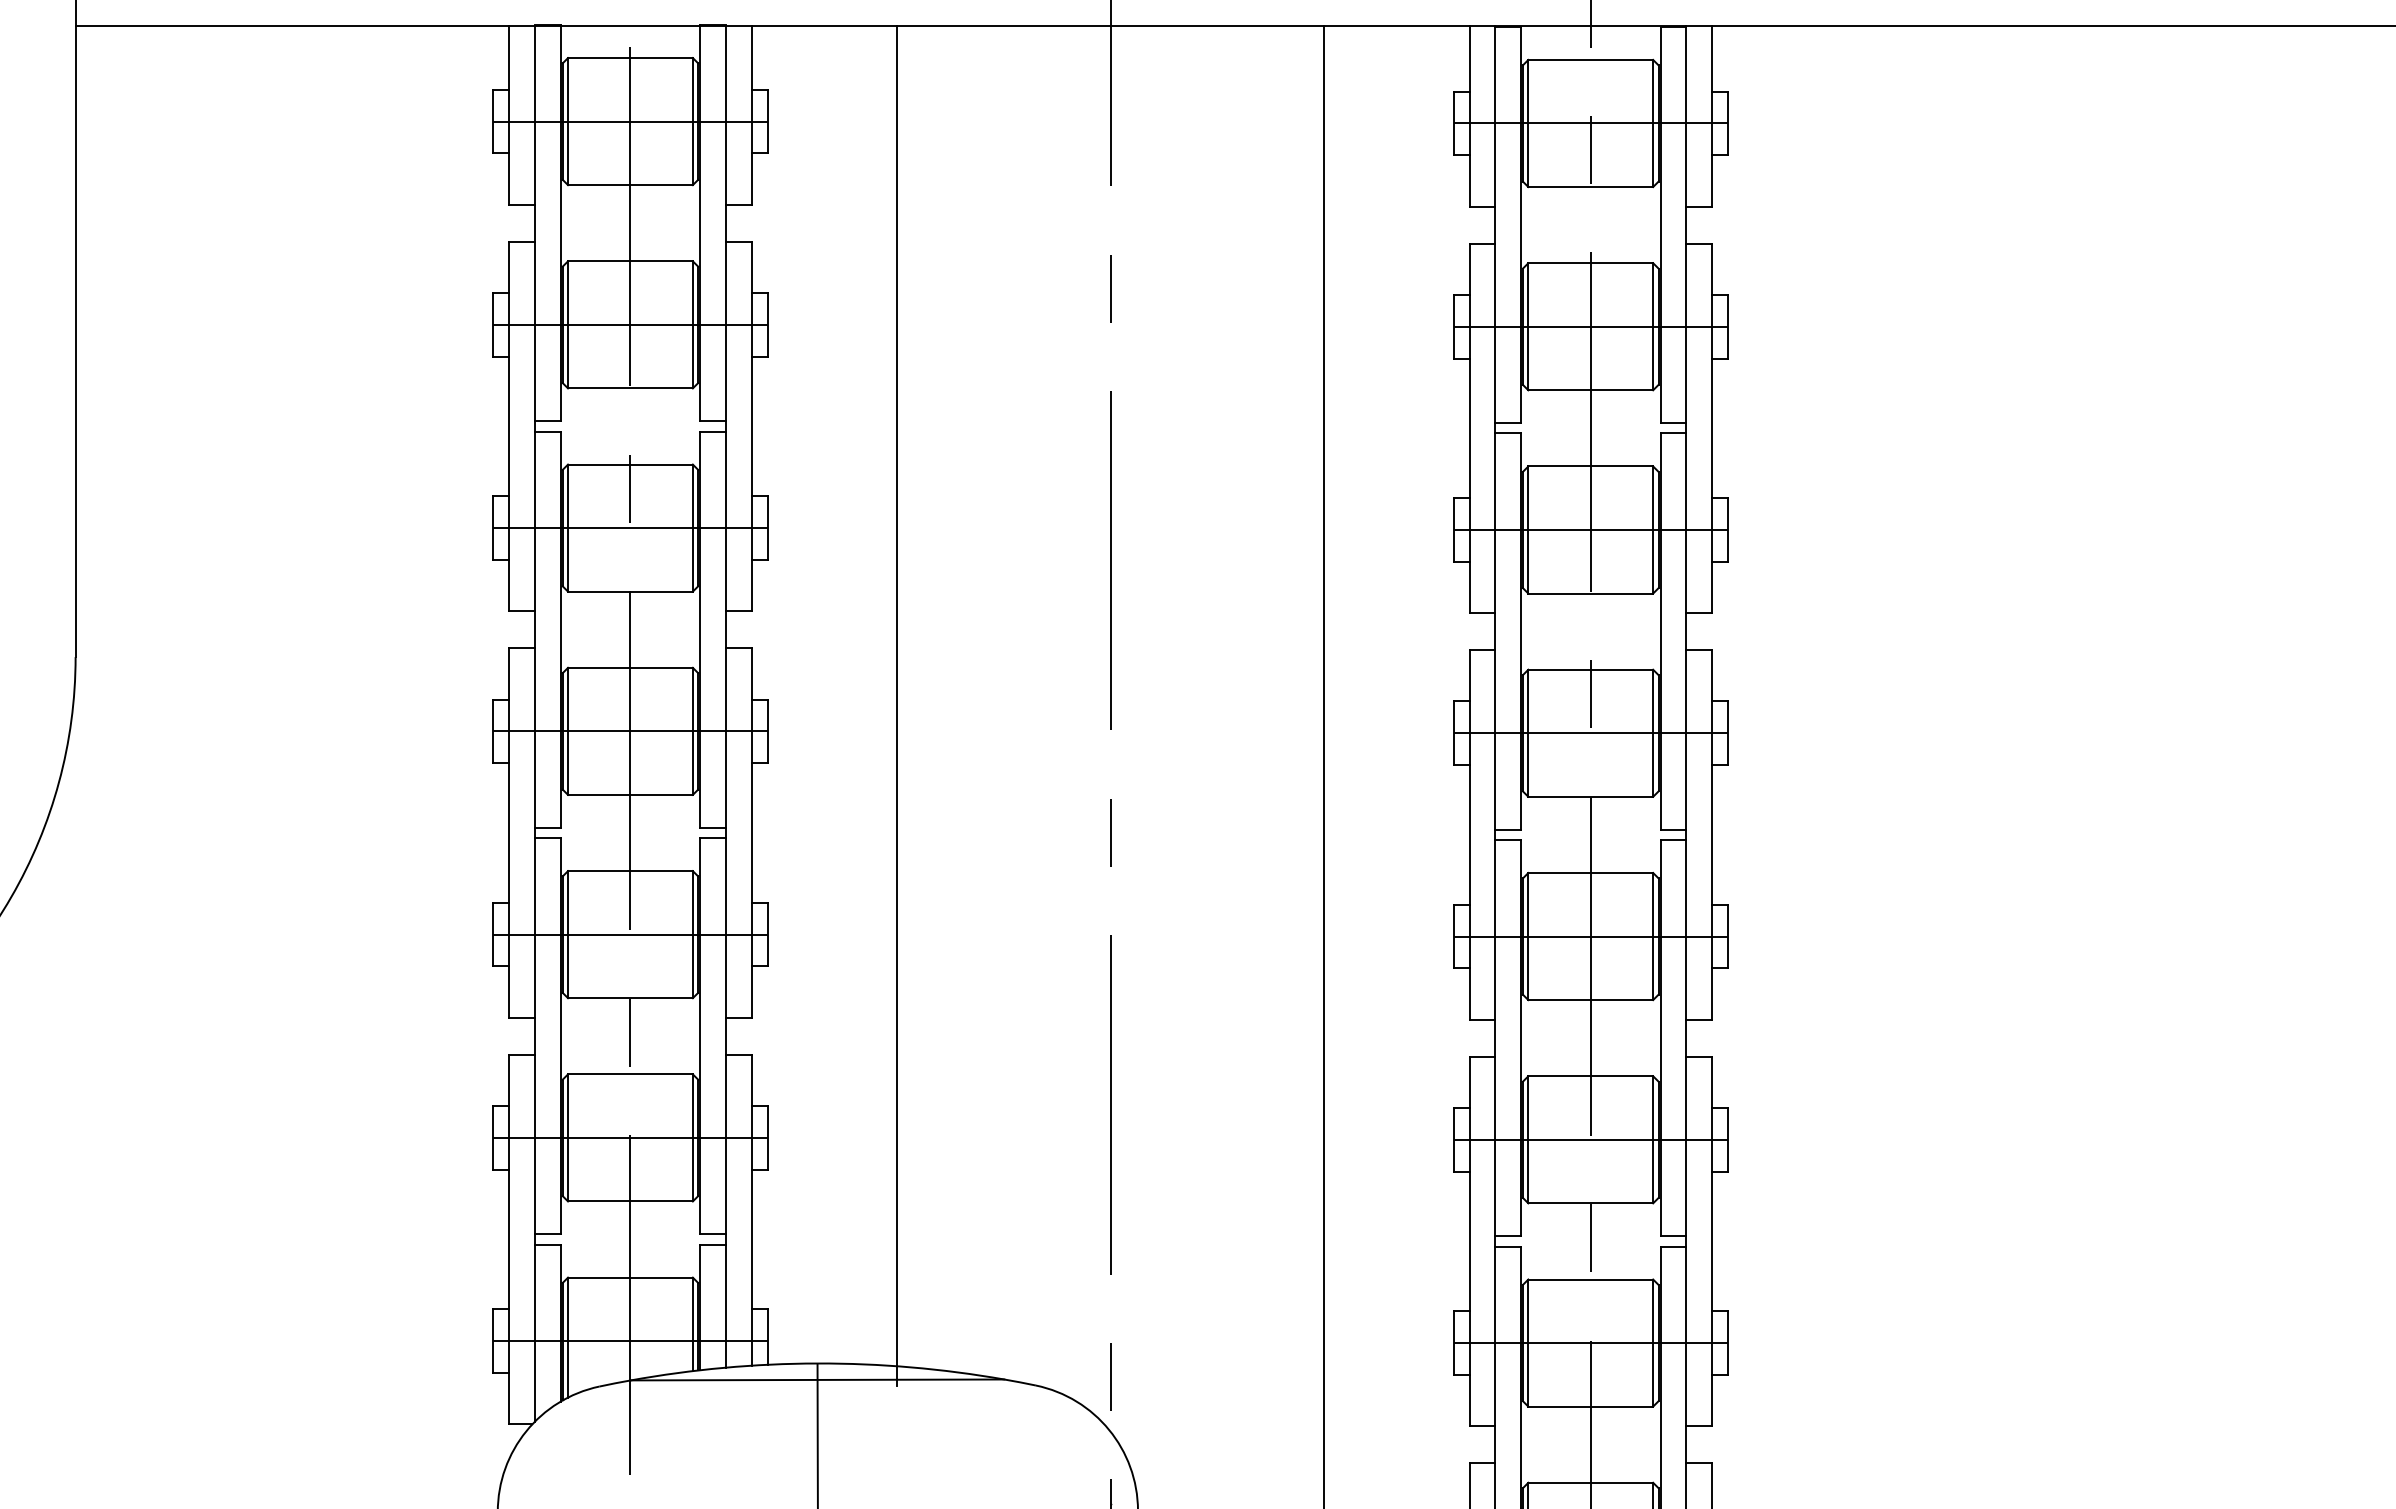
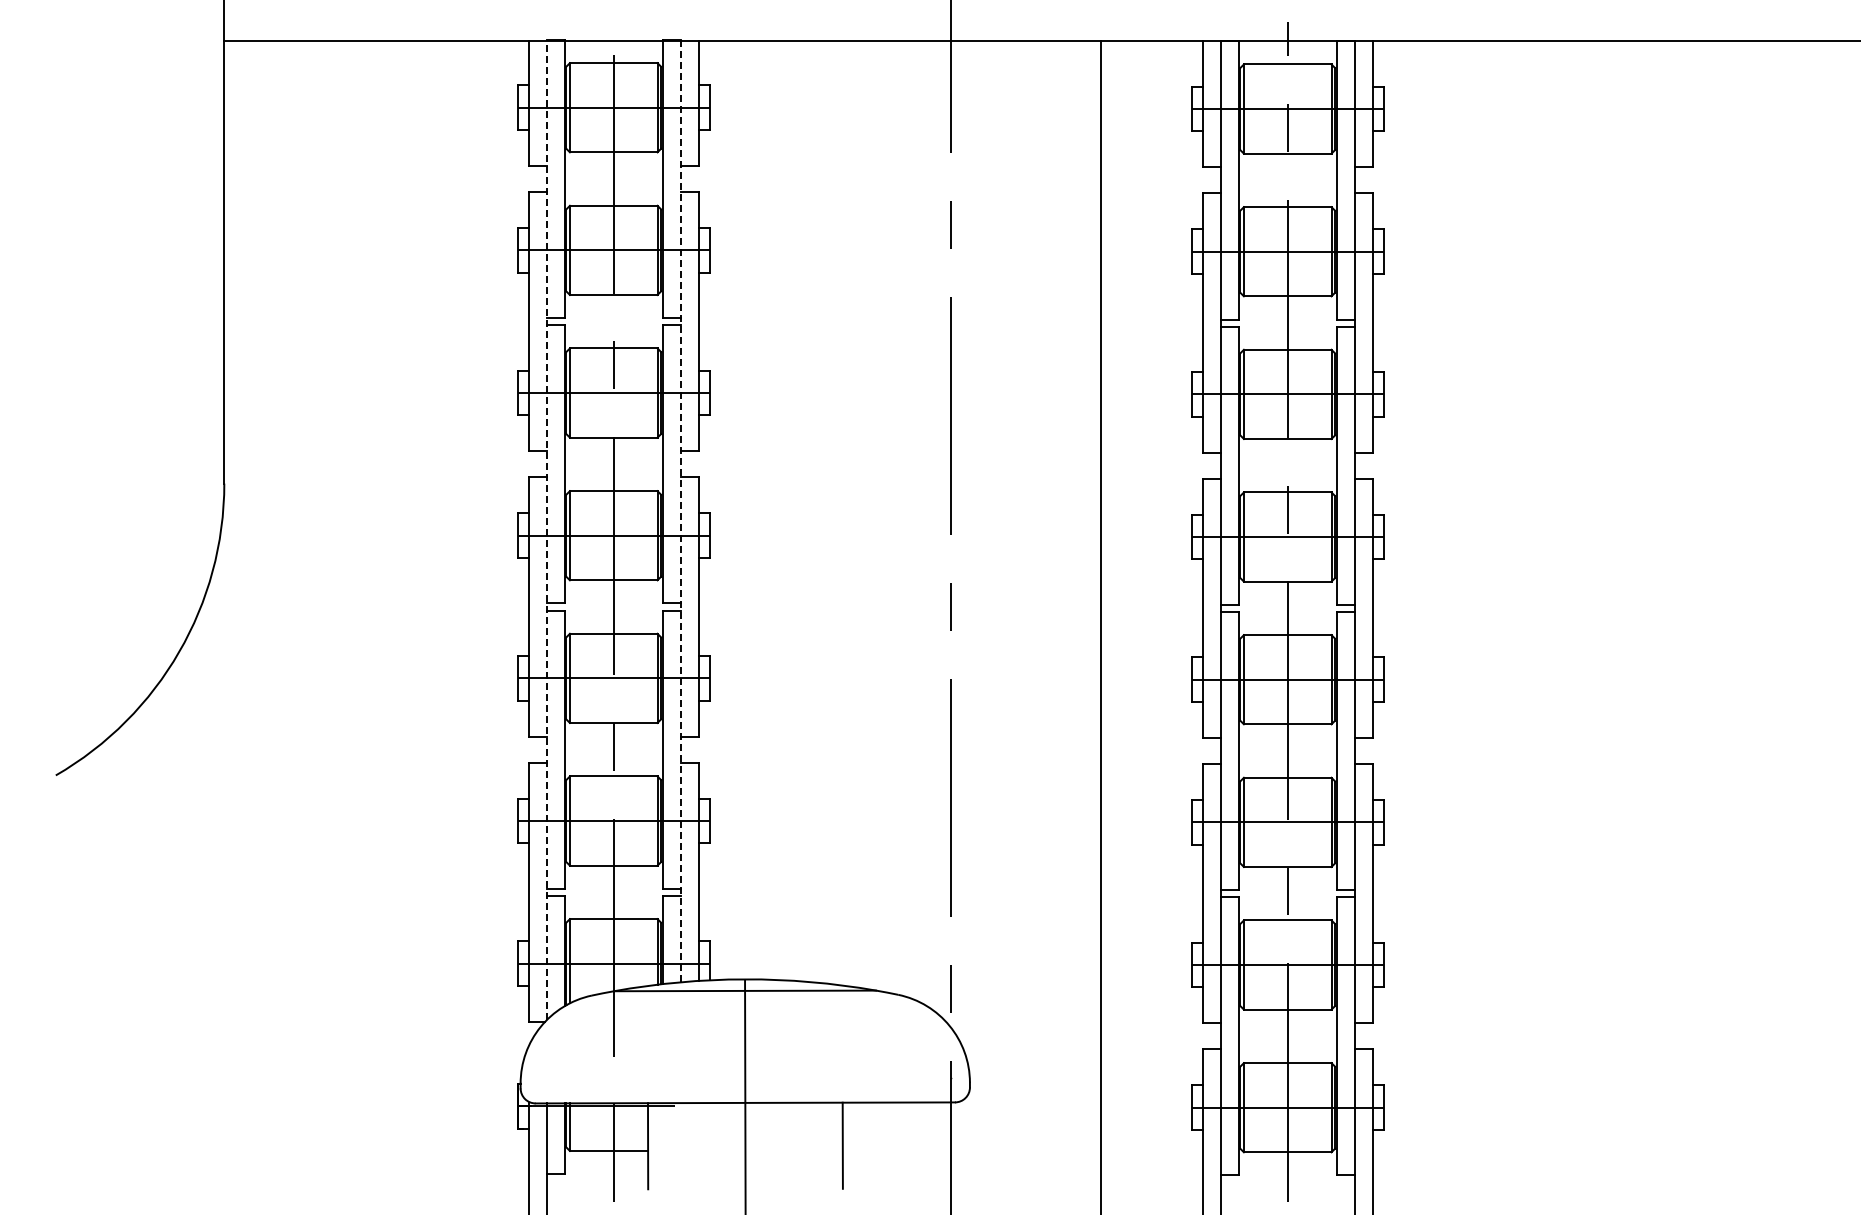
line: (725, 696) -> (680, 511), solid -> dashed
line: (896, 705) -> (800, 517), removed
line: (534, 723) -> (546, 530), solid -> dashed

